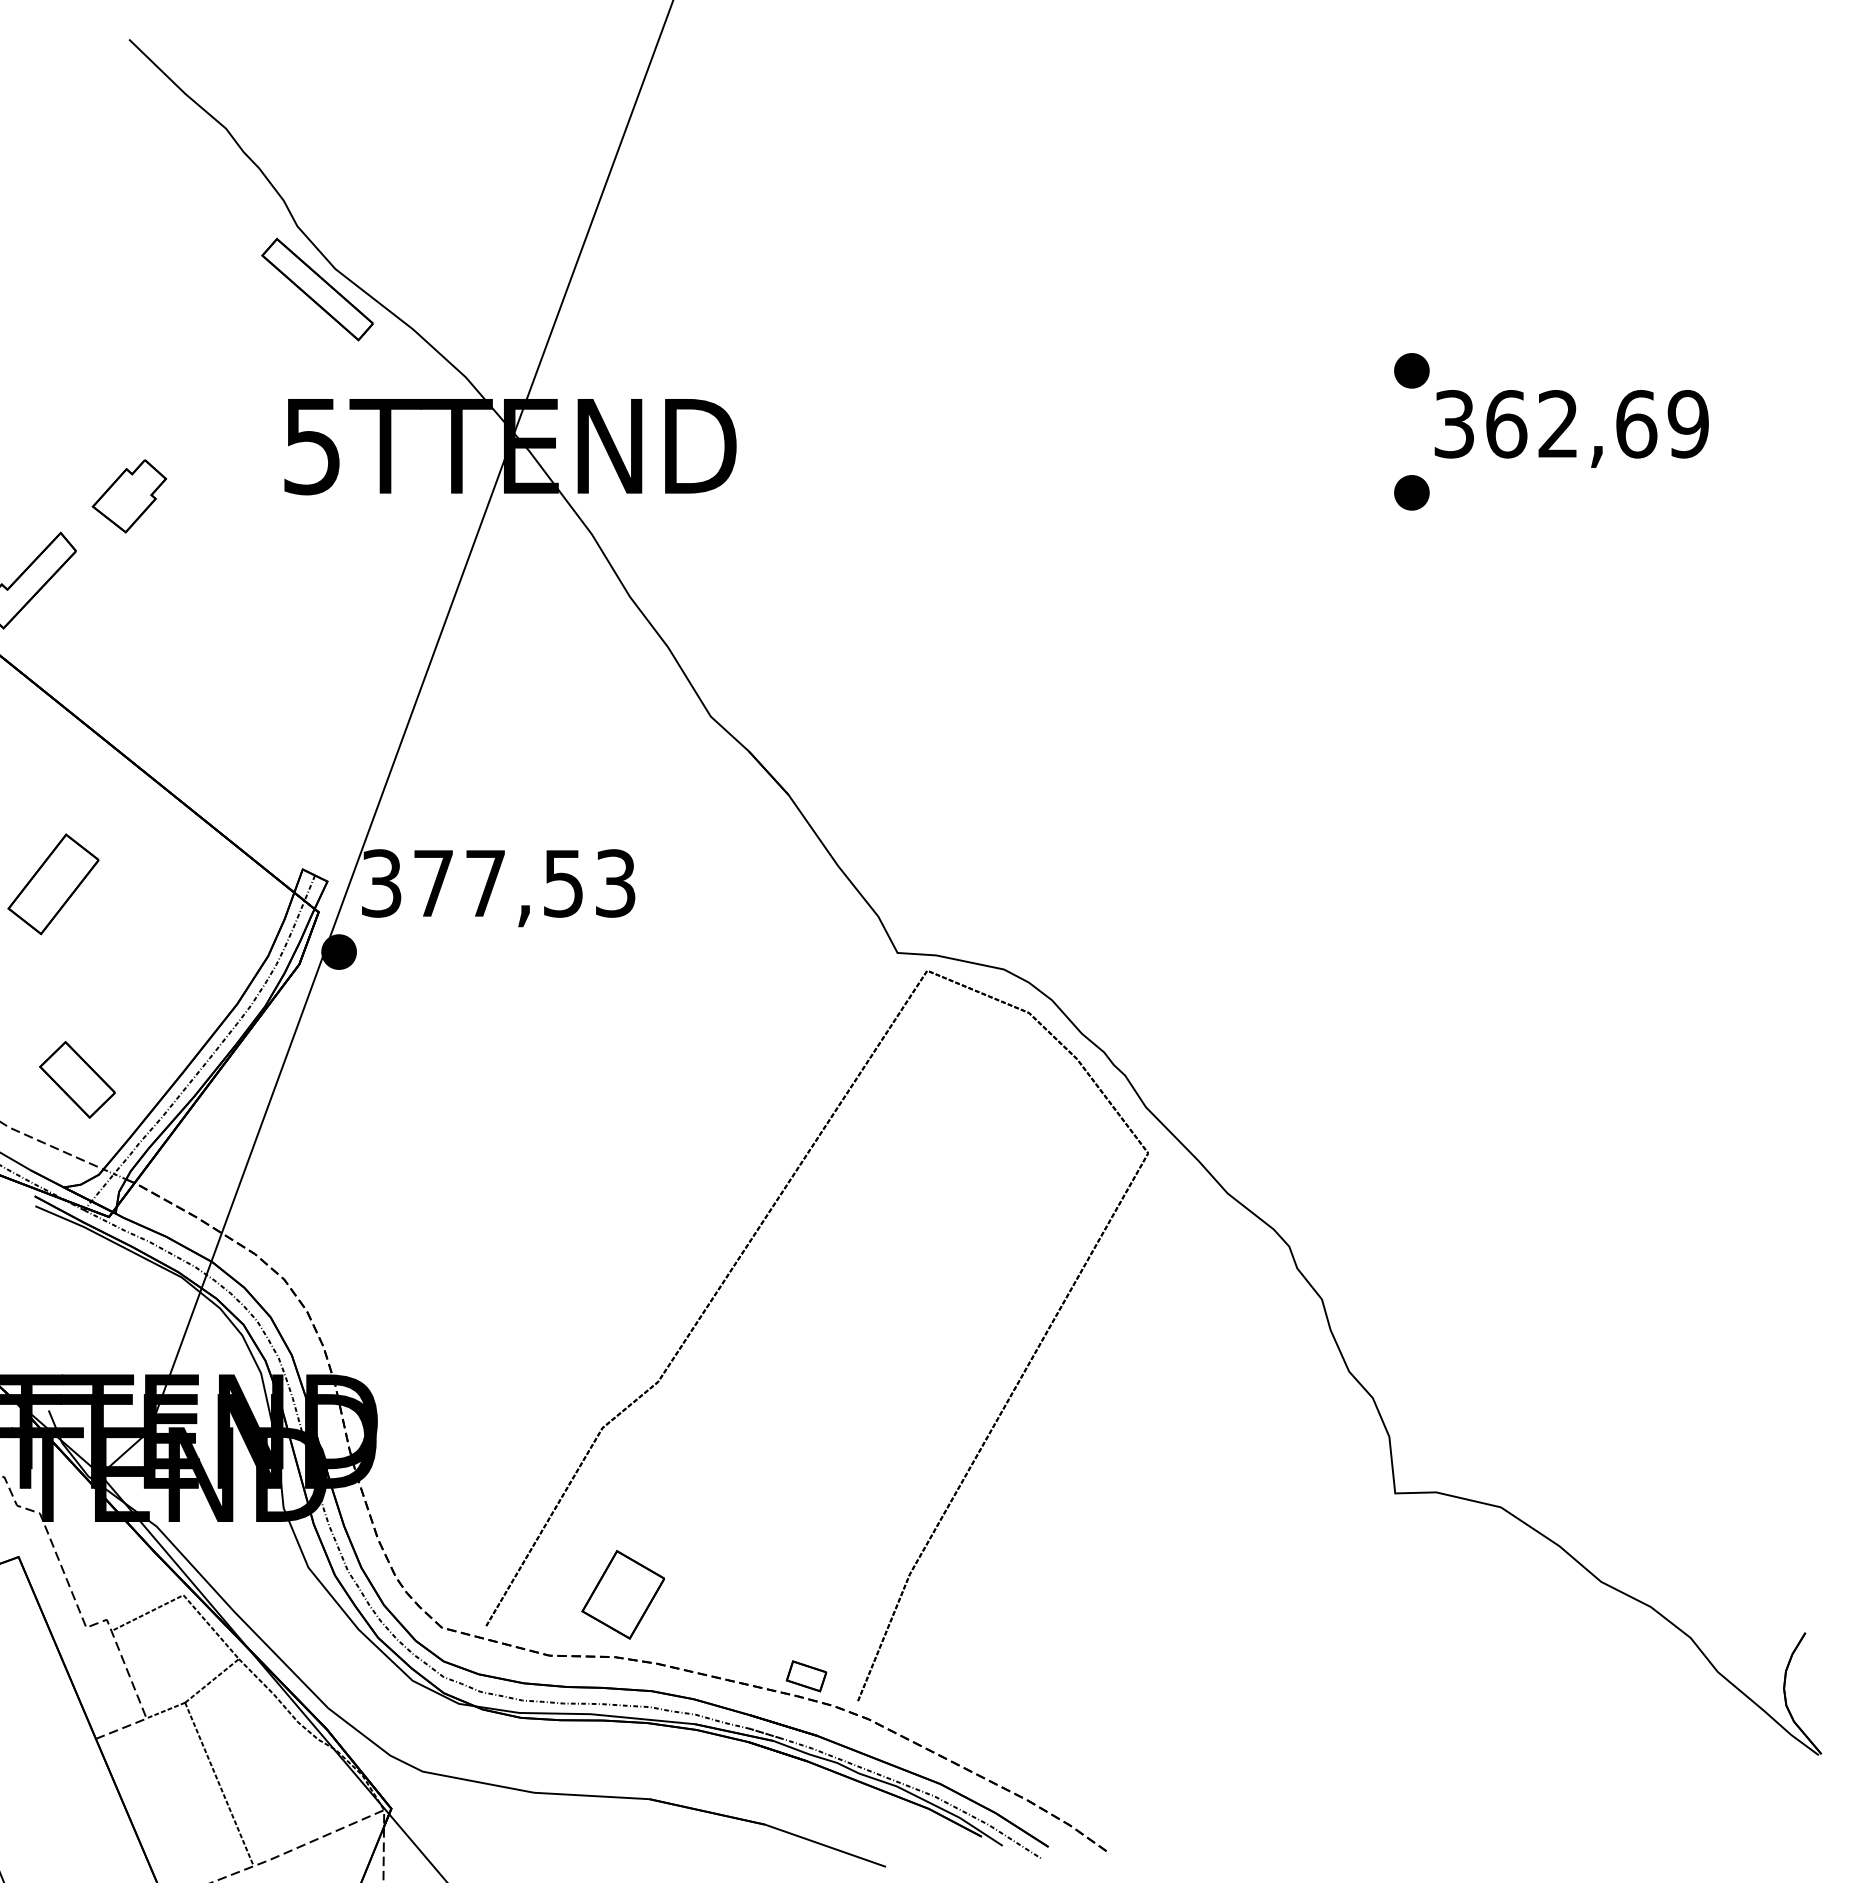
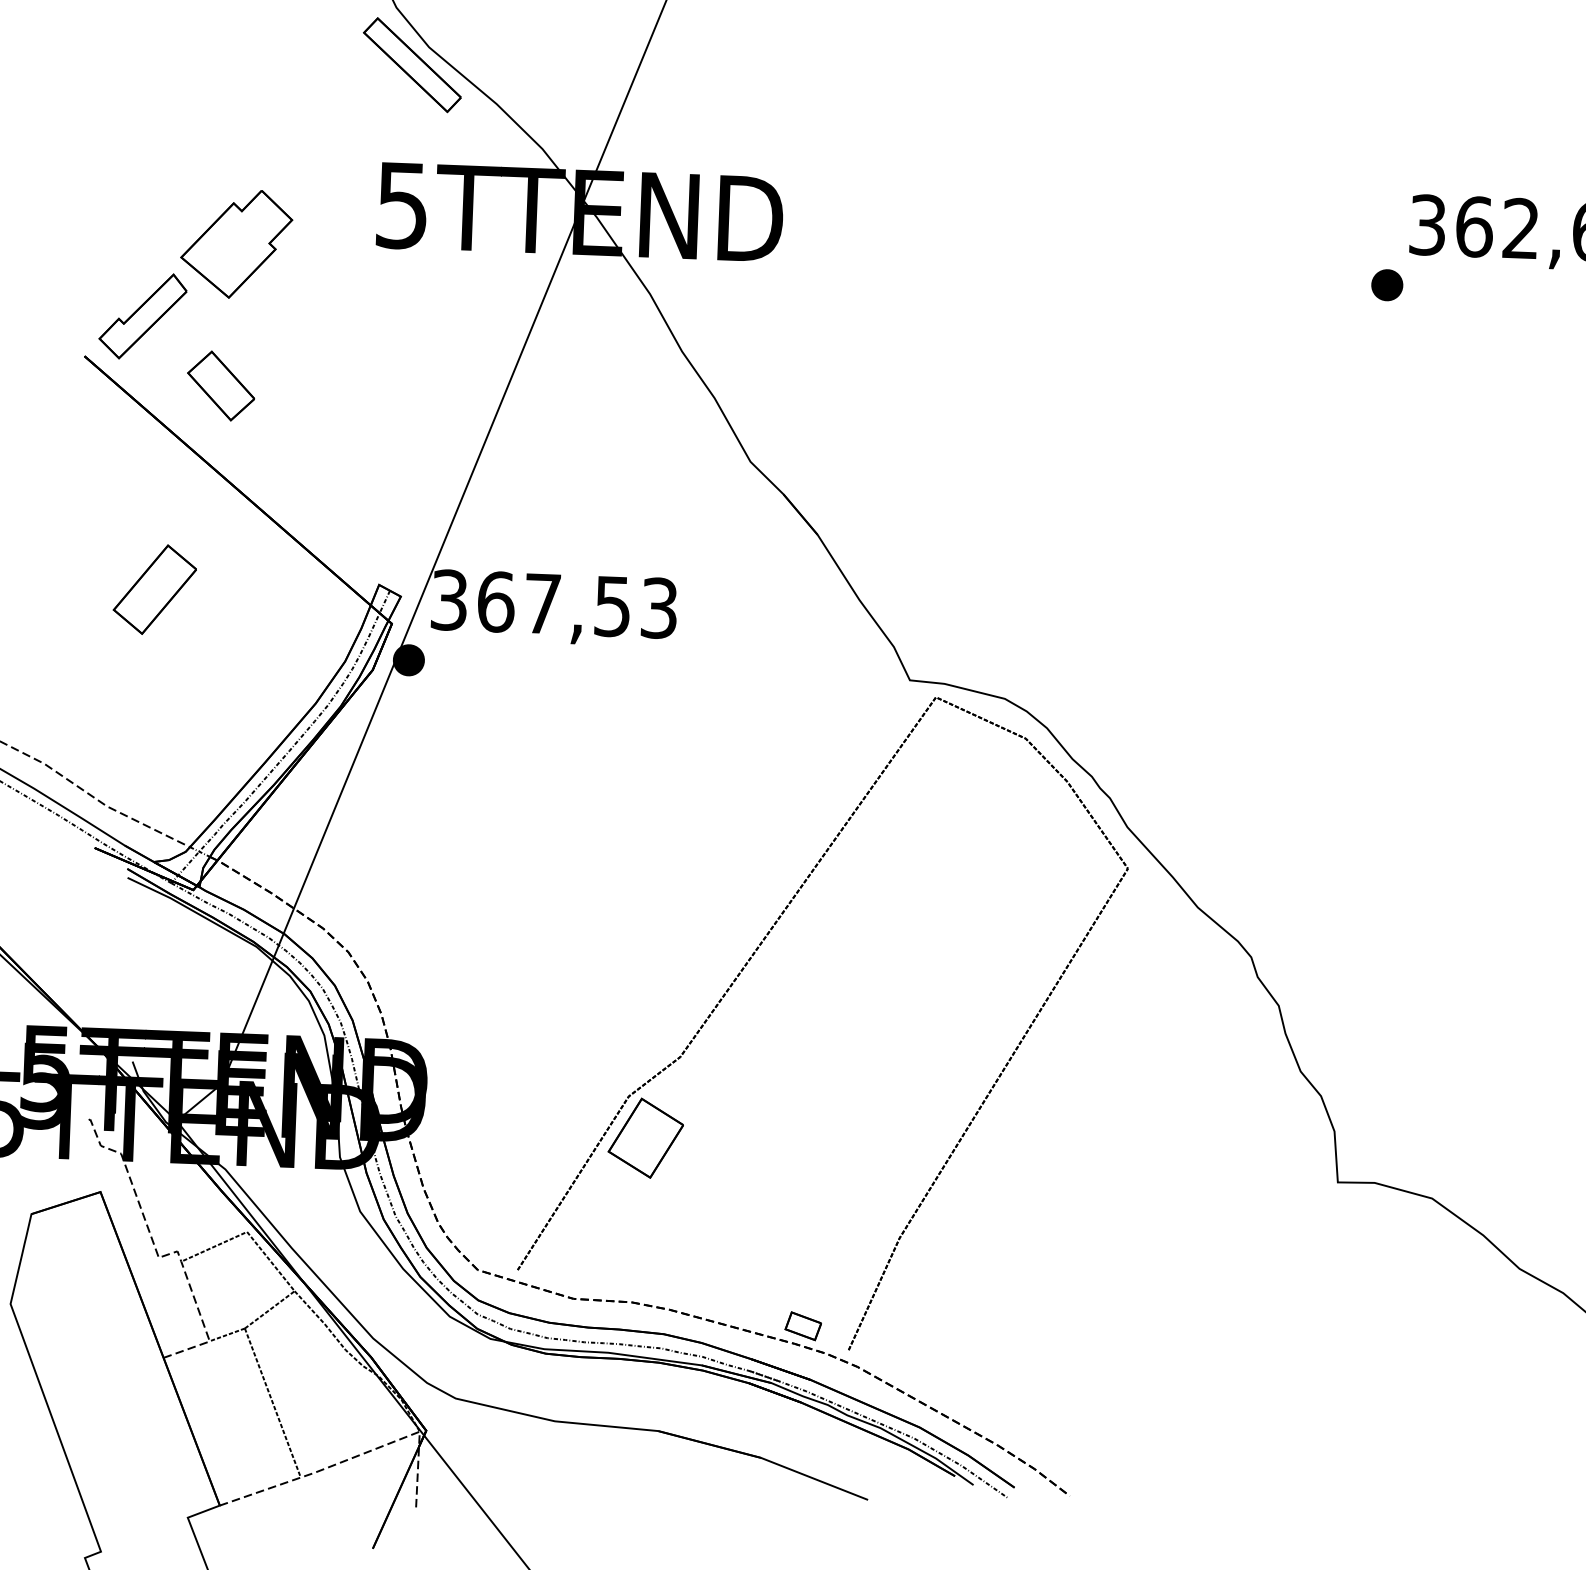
part: (1411, 370) -> (1391, 175), removed
part: (129, 496) -> (236, 244), size x1.67
text: (433, 883) -> (495, 602), 377,53 -> 367,53
part: (77, 1079) -> (221, 385), moved
part: (623, 1594) -> (646, 1137), moved

